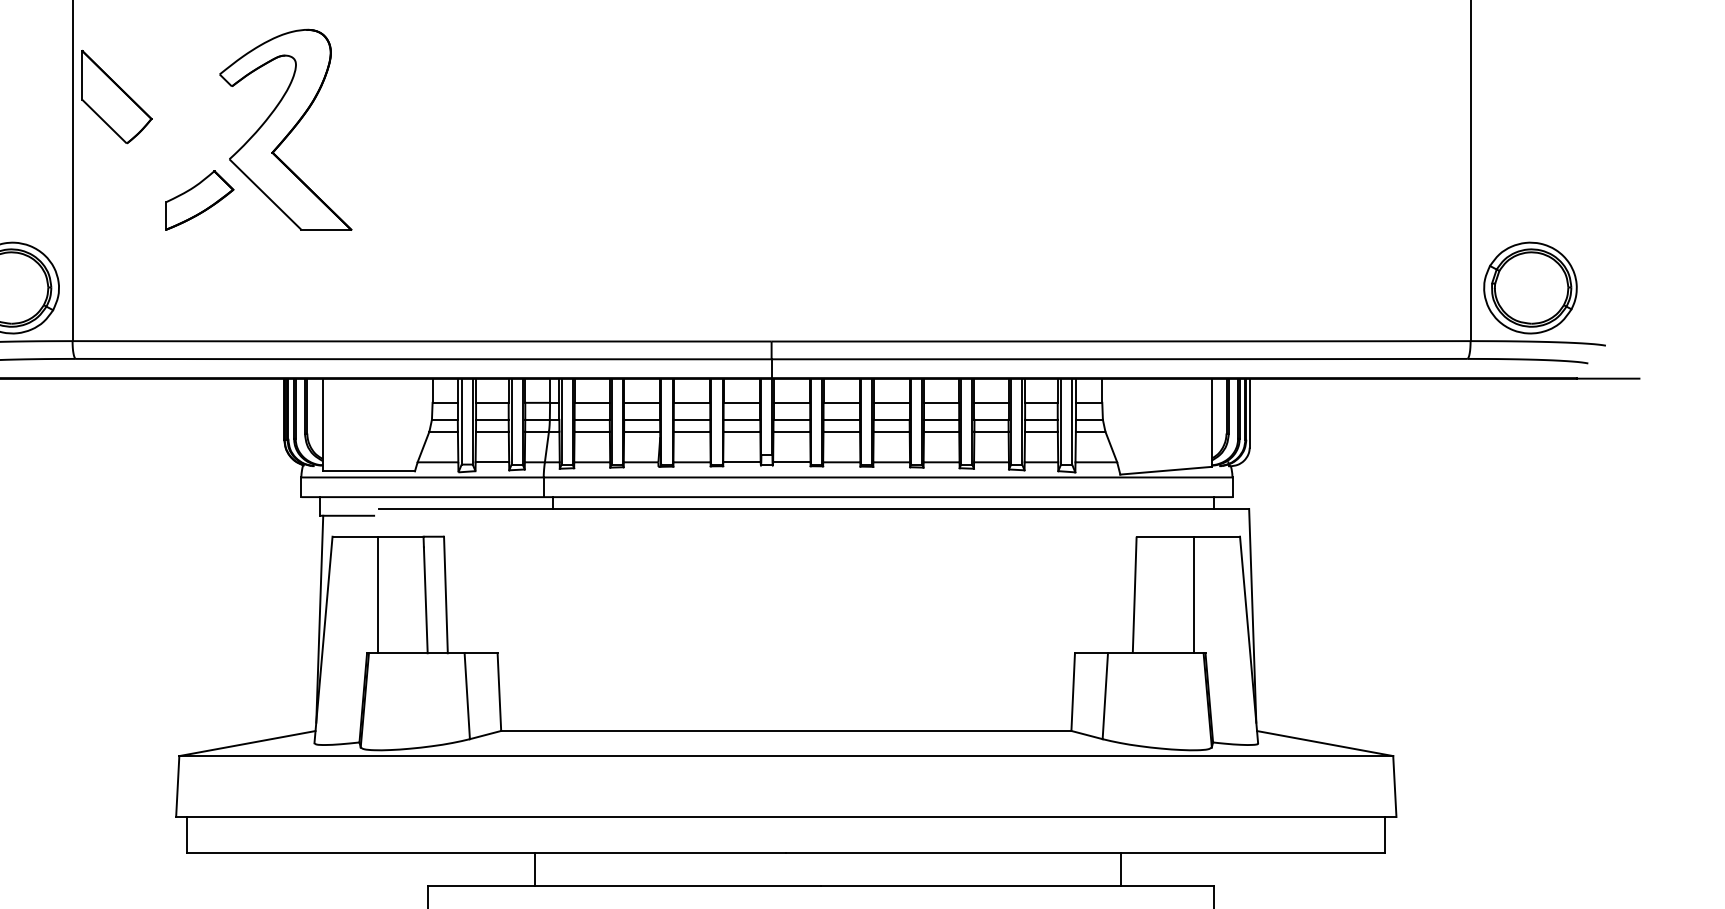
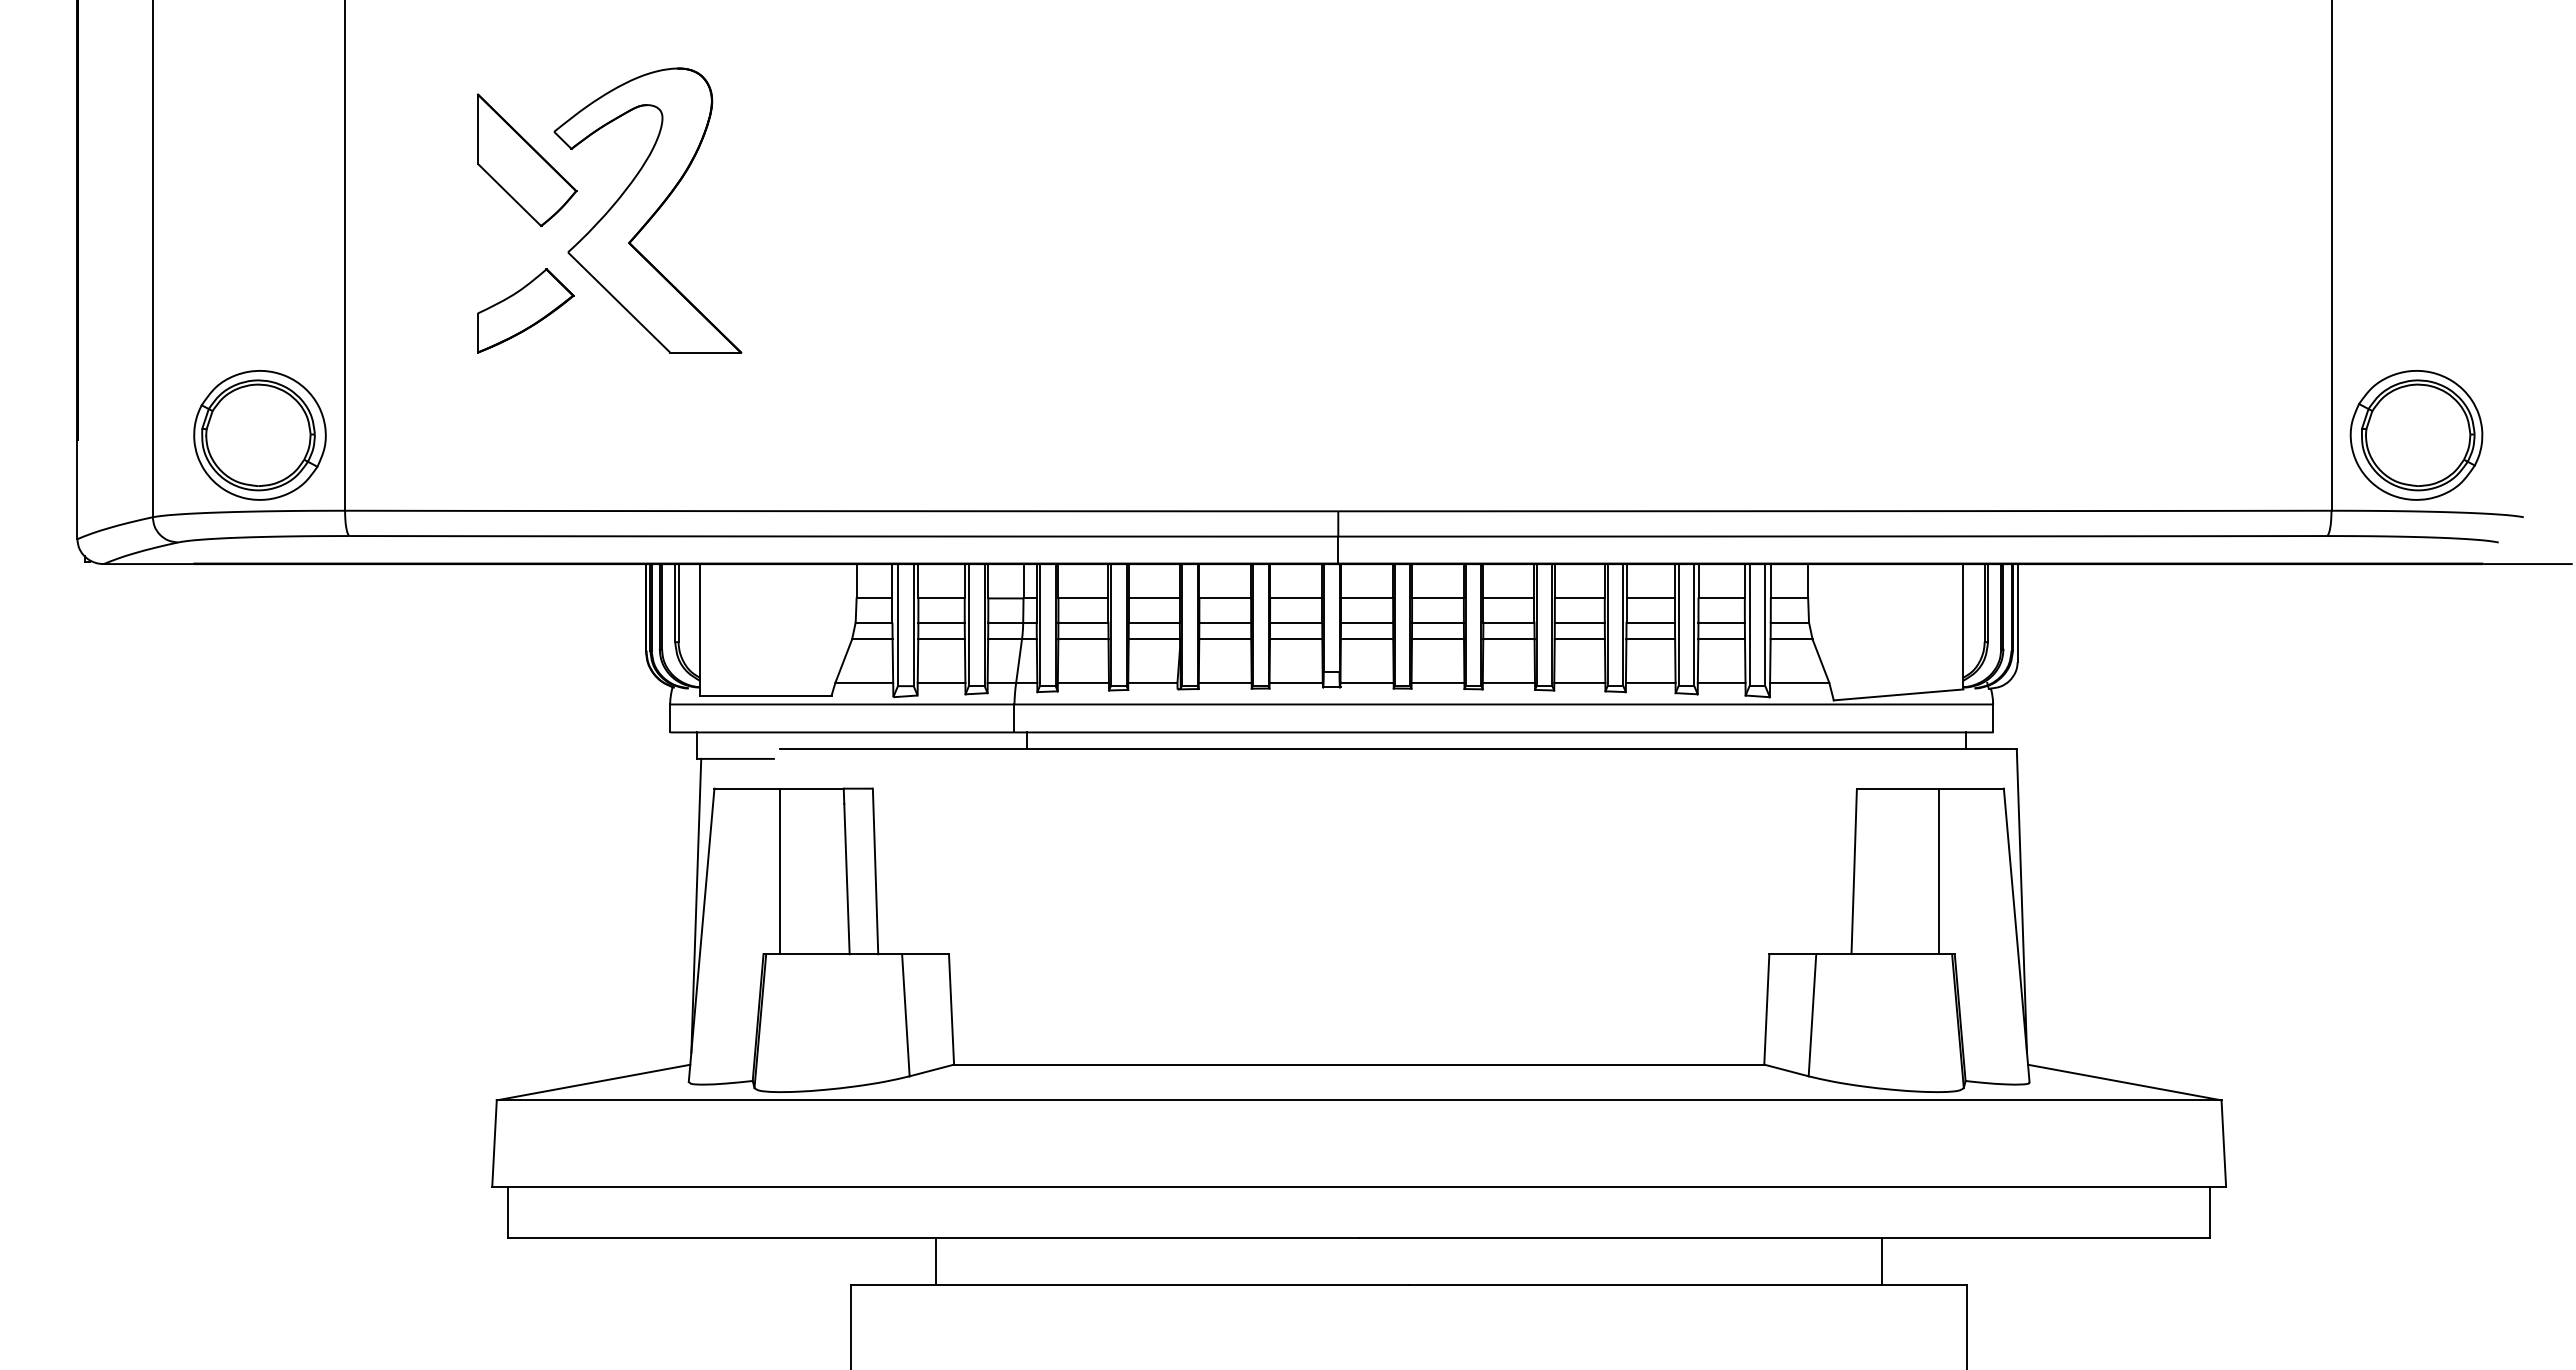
part: (117, 96) -> (527, 159), moved
line: (534, 869) -> (935, 1261), moved
line: (1120, 869) -> (1881, 1261), moved

